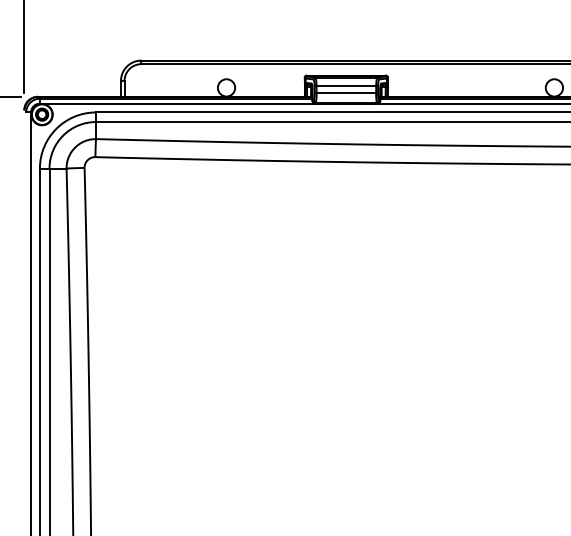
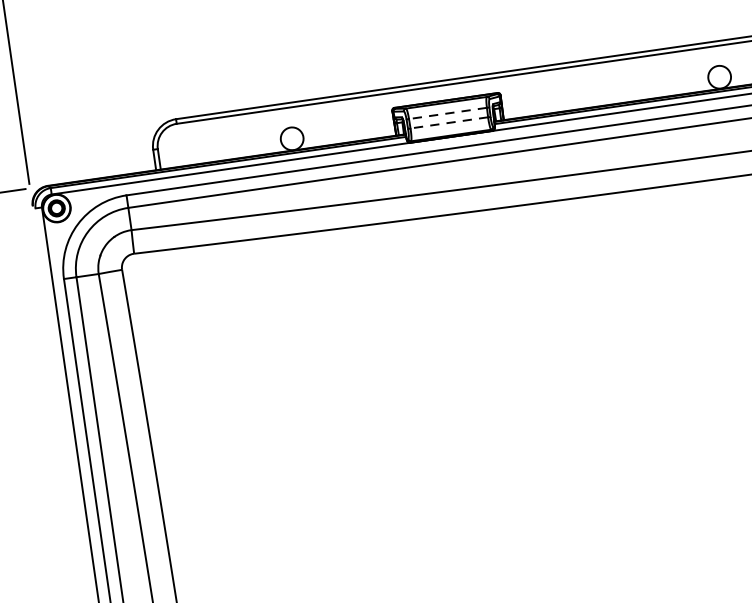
line: (346, 85) -> (448, 113), solid -> dashed
line: (346, 92) -> (449, 122), solid -> dashed

